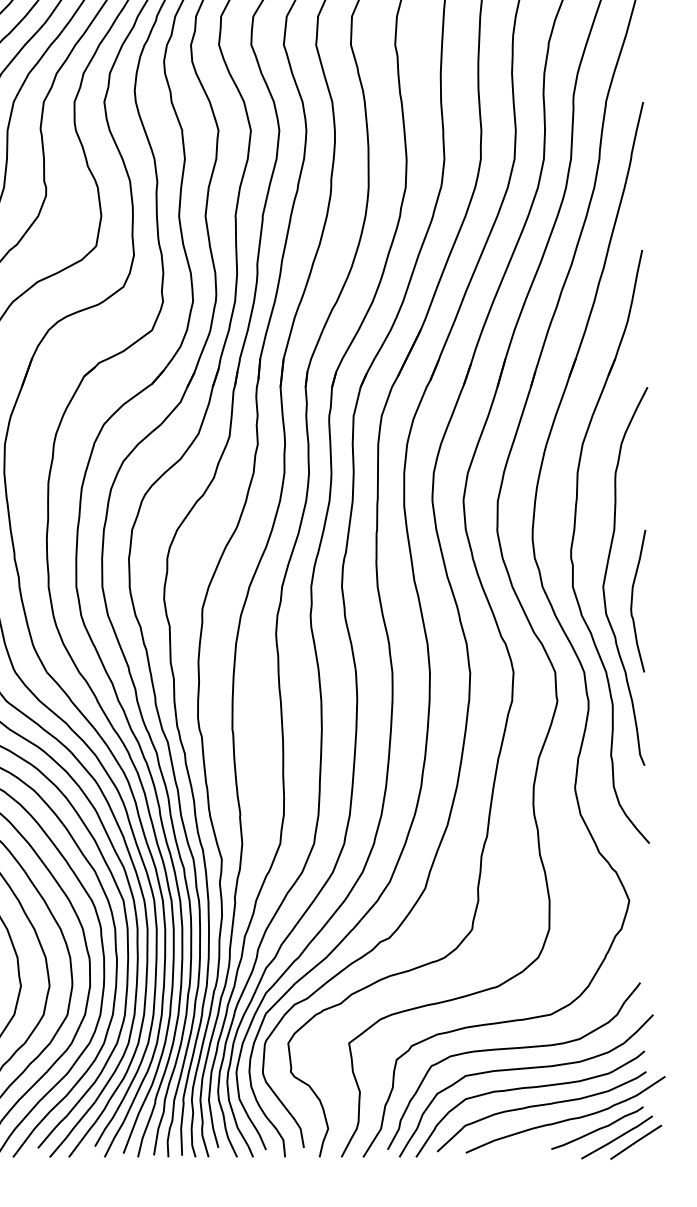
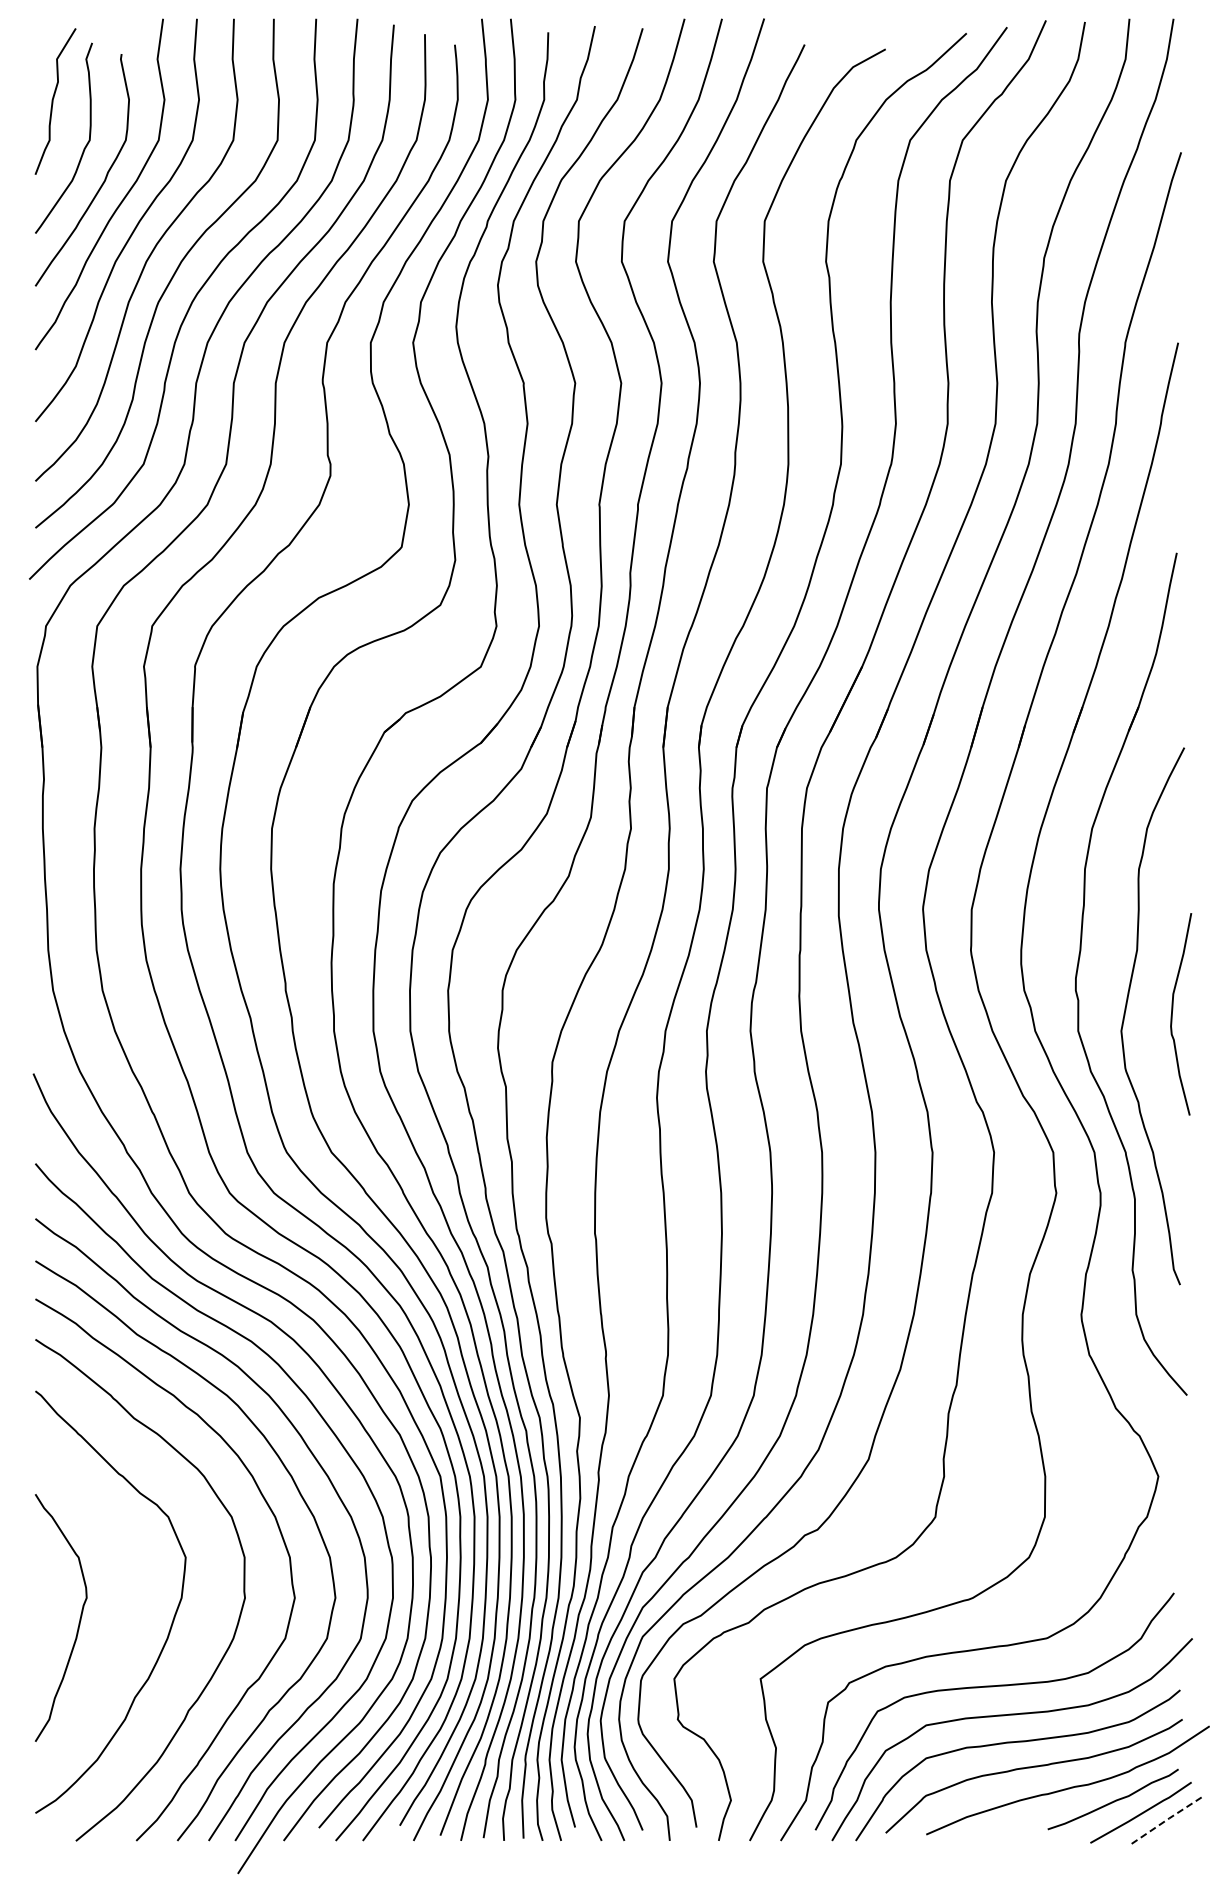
curve: (632, 601) -> (1172, 1014), moved
line: (636, 1142) -> (1168, 1819), solid -> dashed

